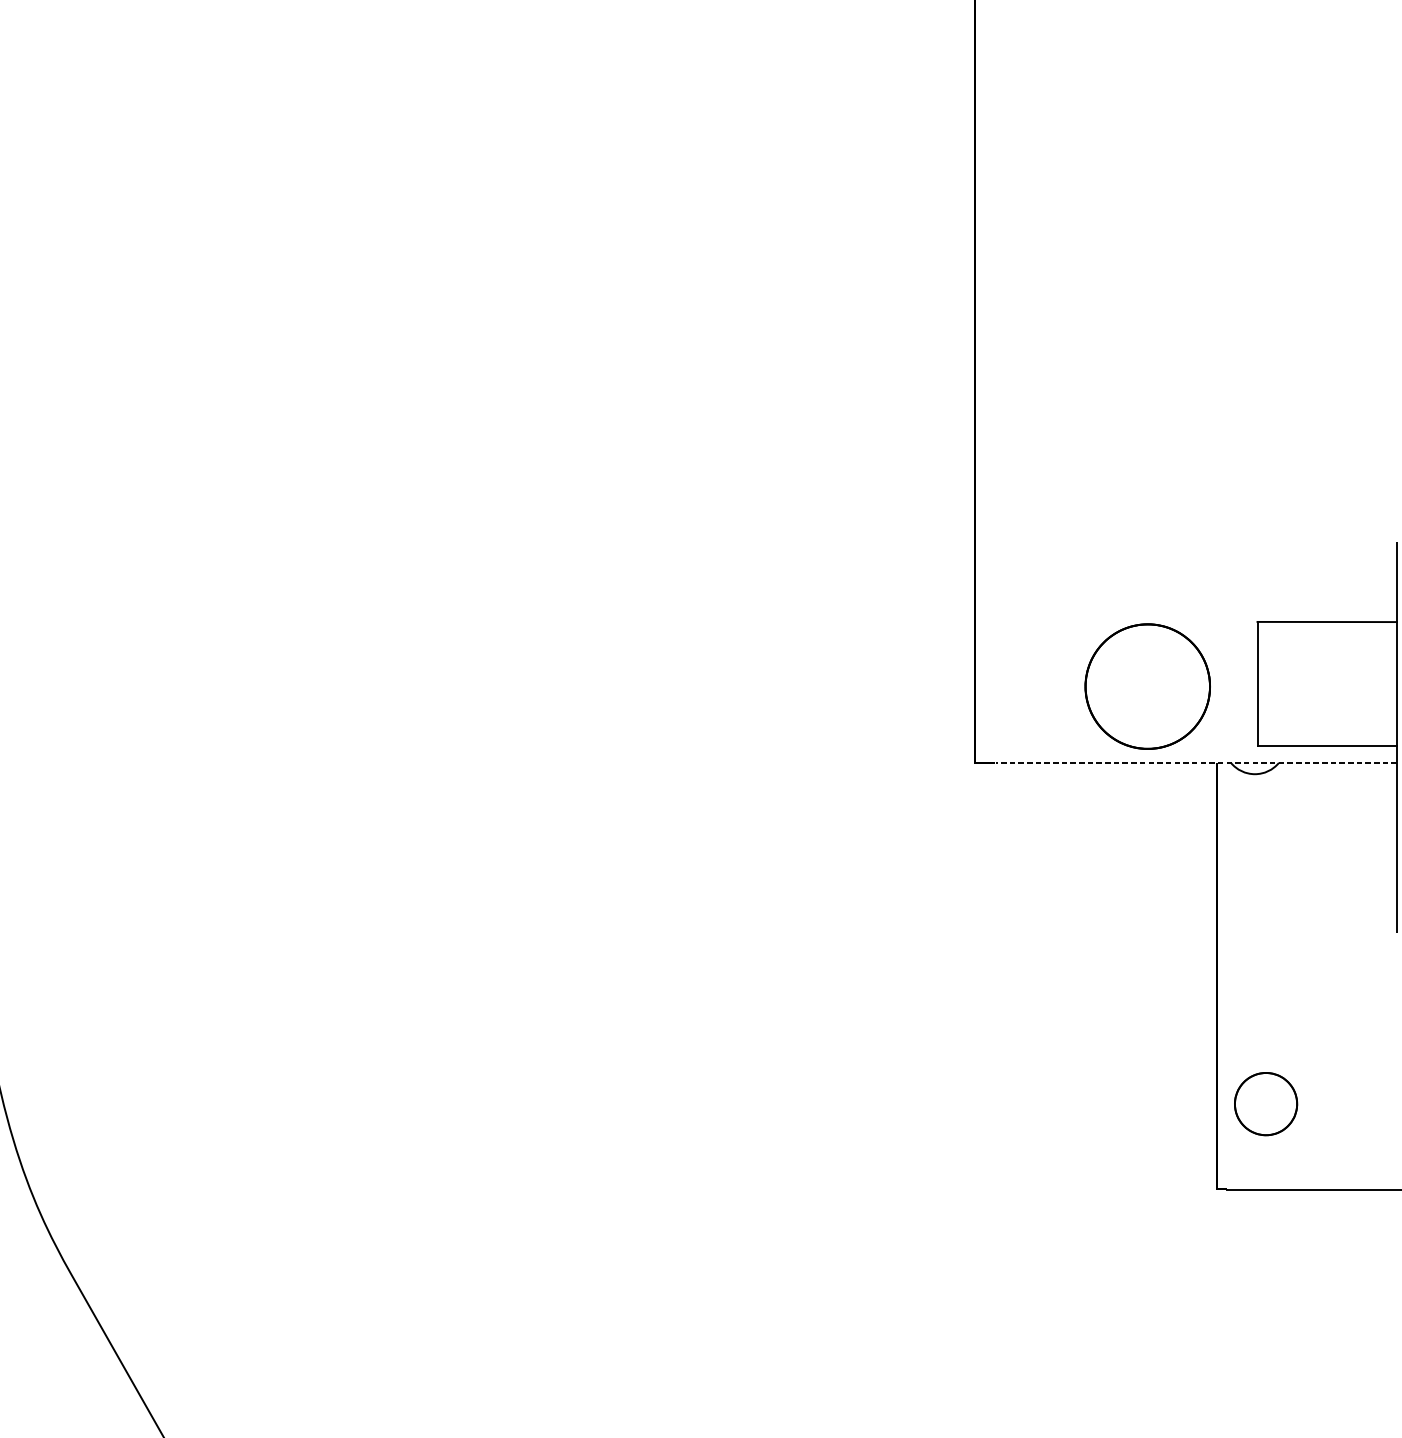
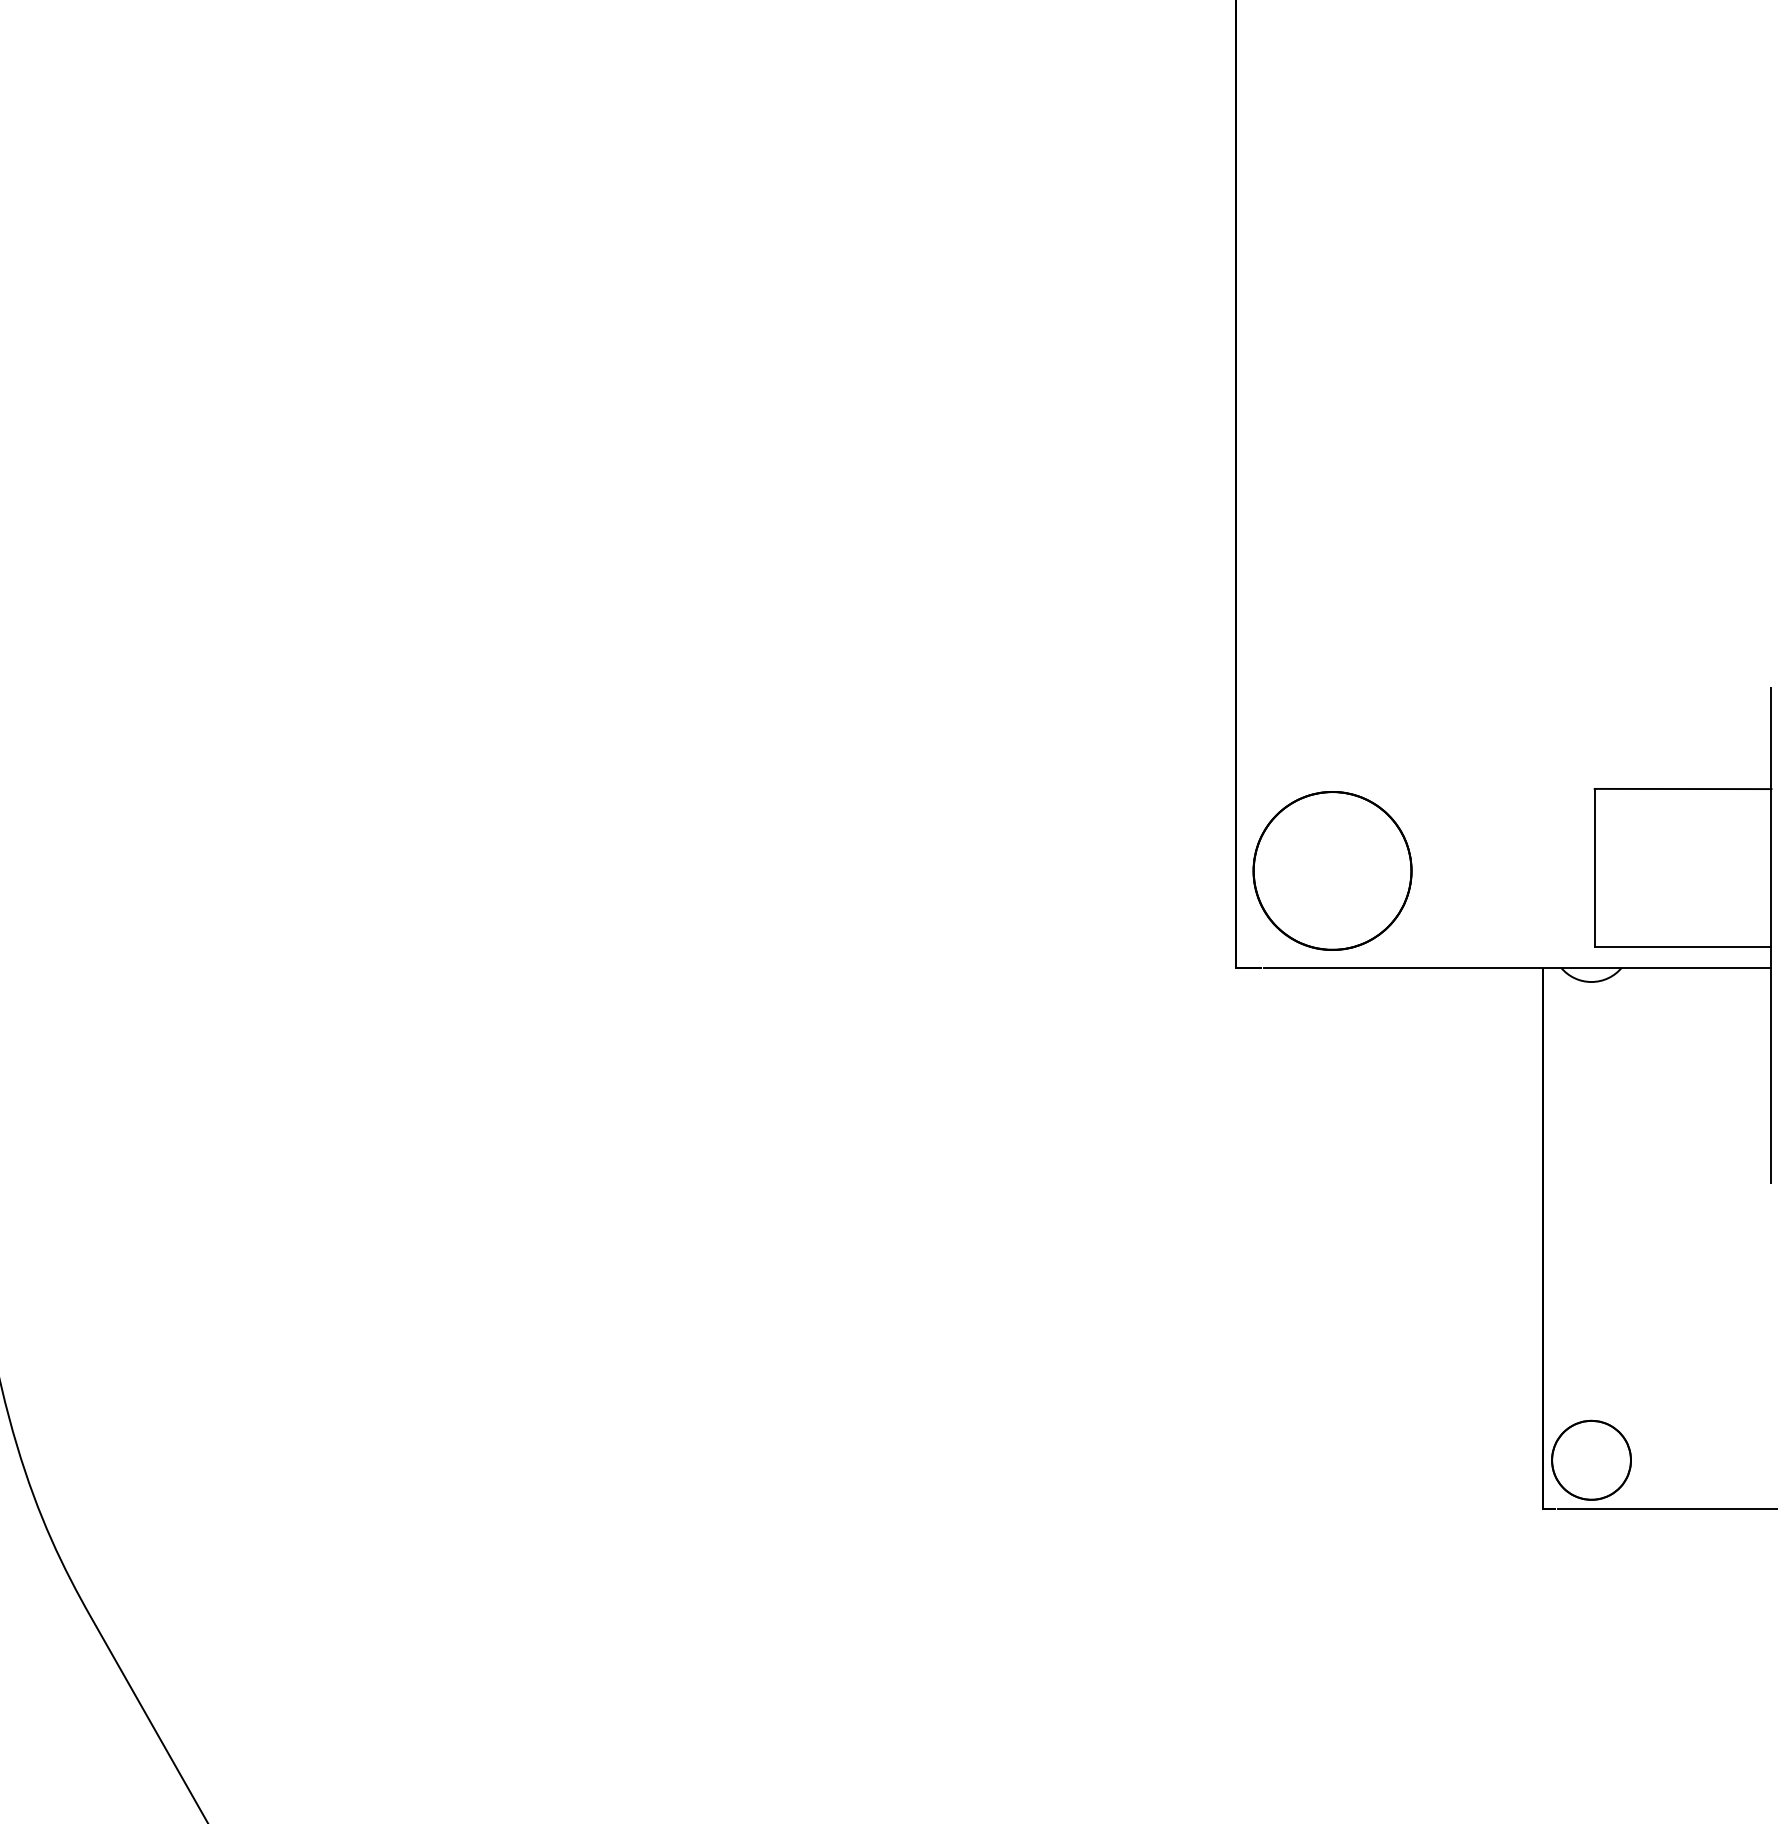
part: (1147, 686) -> (1332, 870), moved
line: (1195, 762) -> (1516, 967), dashed -> solid
part: (1266, 1103) -> (1591, 1459), moved

